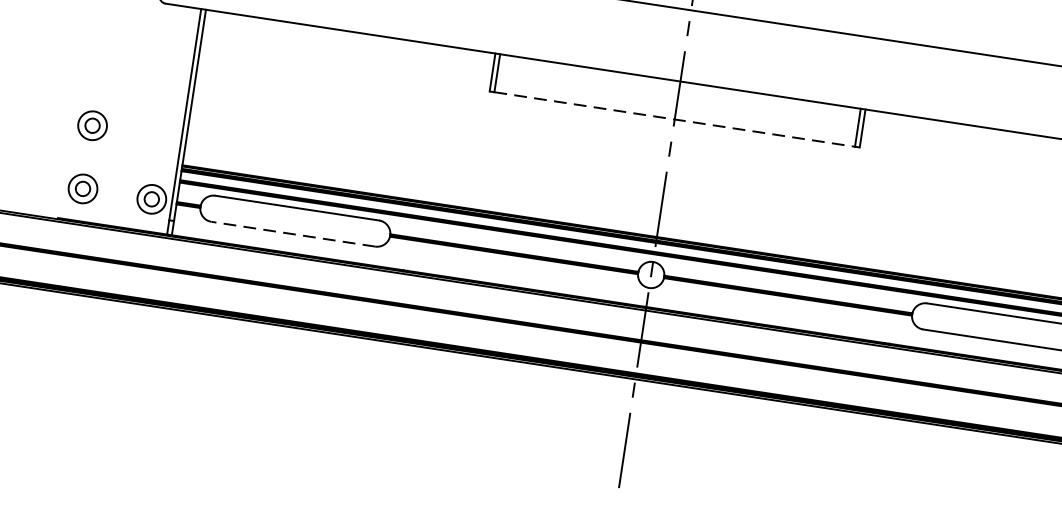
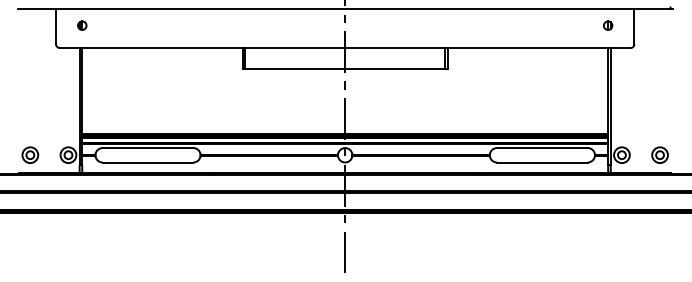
line: (675, 120) -> (345, 69), dashed -> solid
part: (93, 124) -> (30, 119), removed
line: (292, 234) -> (147, 162), dashed -> solid

